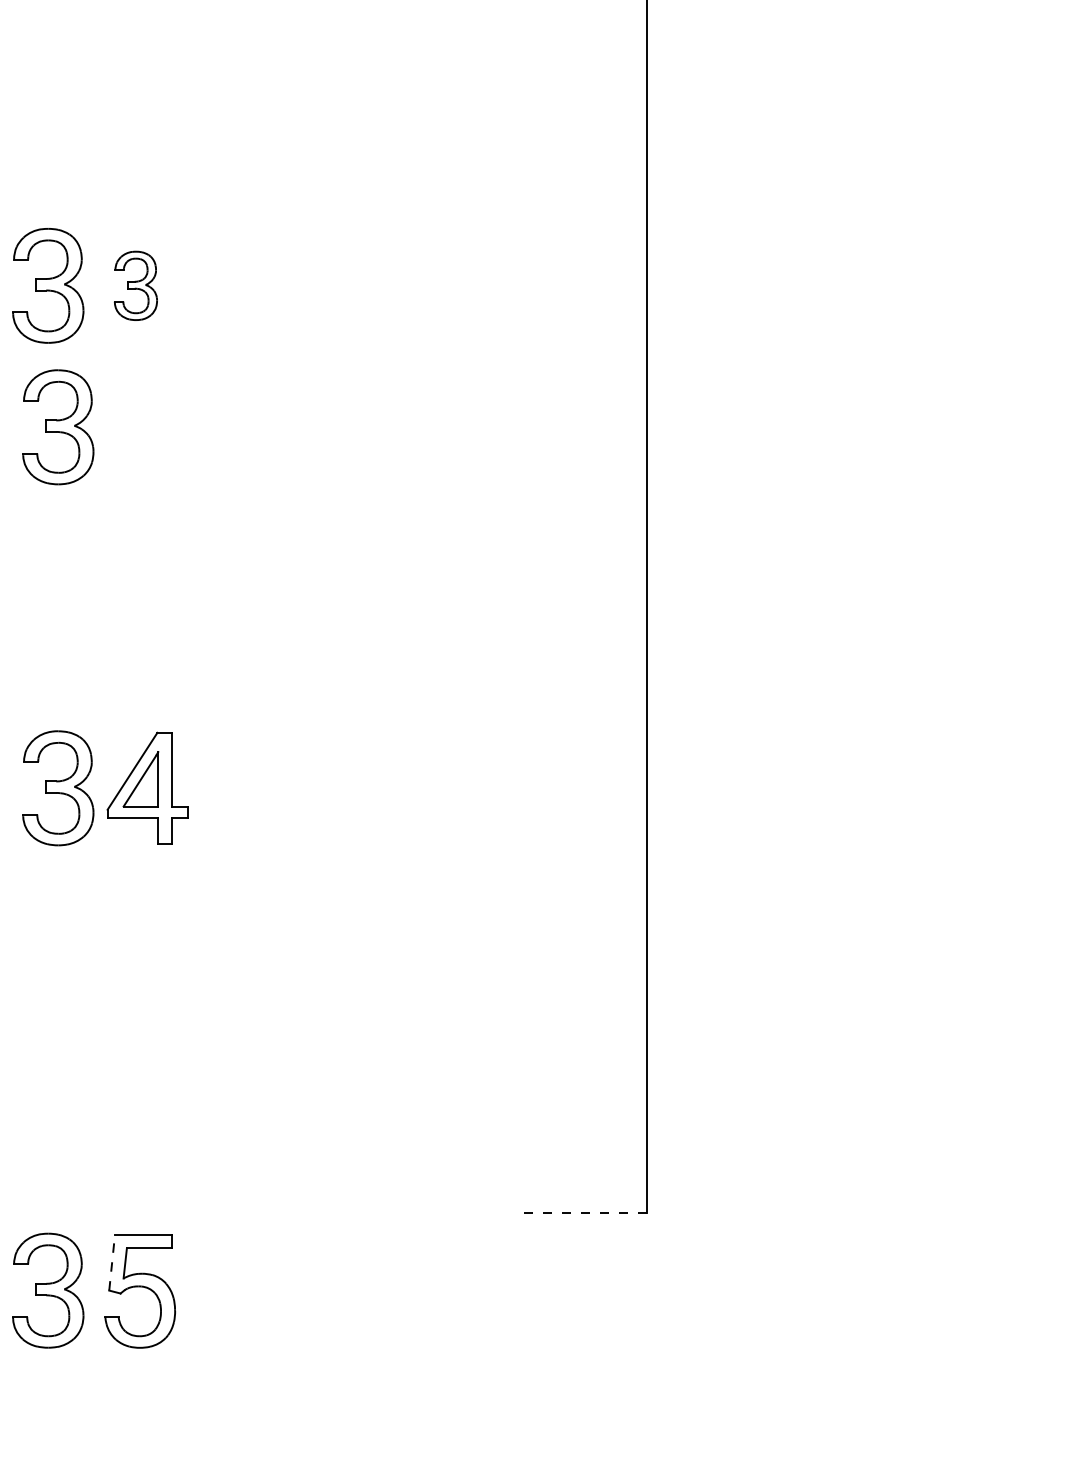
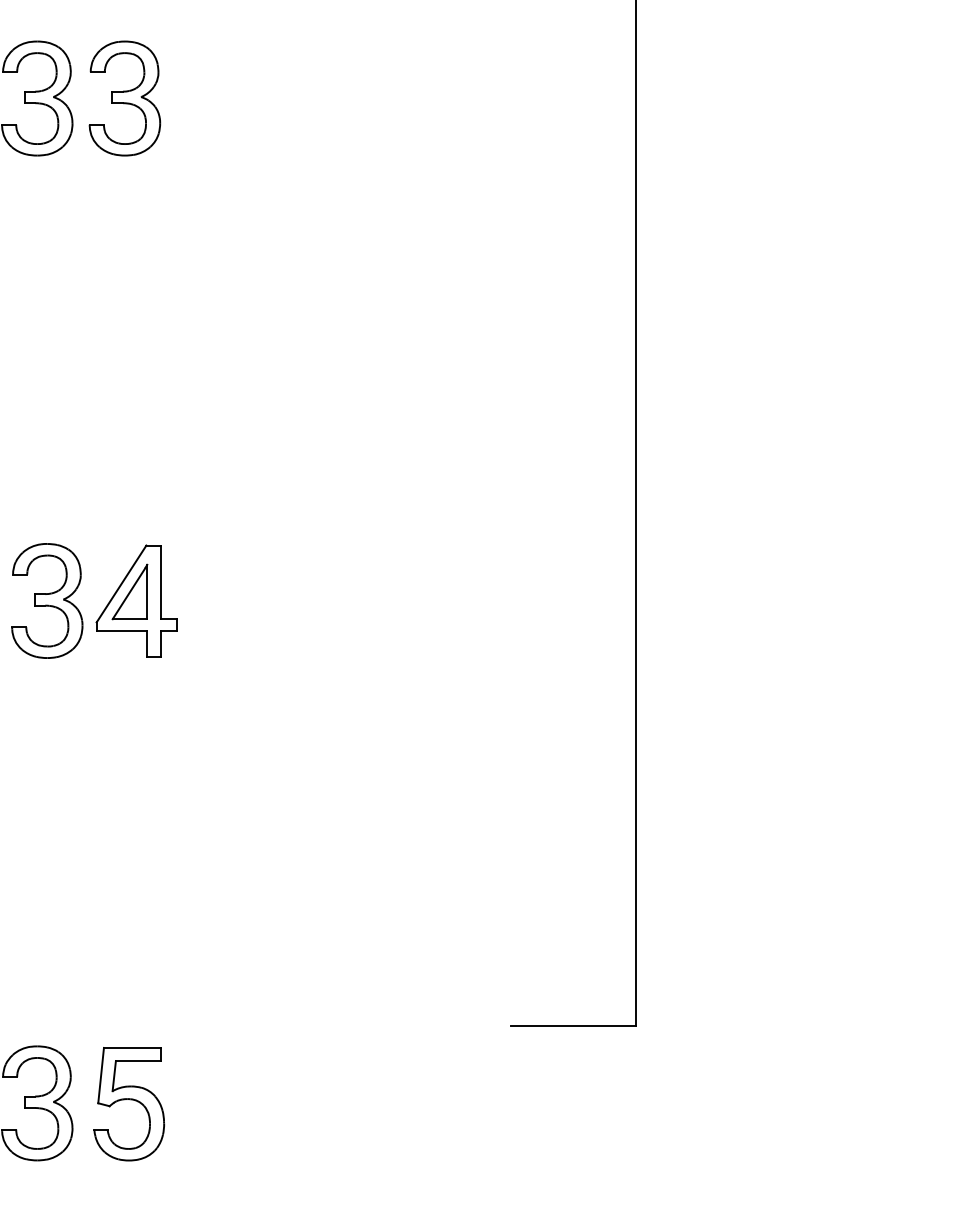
part: (135, 285) -> (124, 98), size x1.67
part: (58, 427) -> (47, 240), removed
line: (584, 1213) -> (573, 1026), dashed -> solid
line: (112, 1262) -> (101, 1075), dashed -> solid

